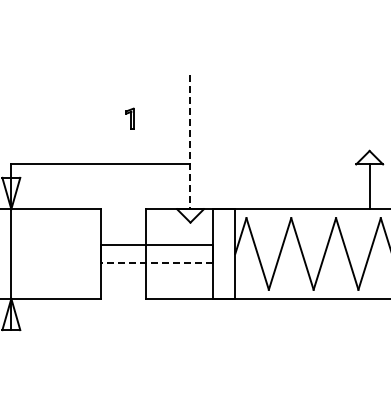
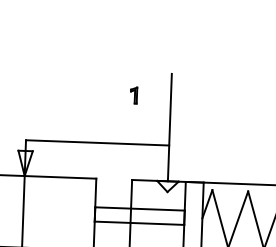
part: (129, 118) -> (133, 95), moved
line: (190, 142) -> (169, 127), dashed -> solid
line: (156, 262) -> (139, 222), dashed -> solid

